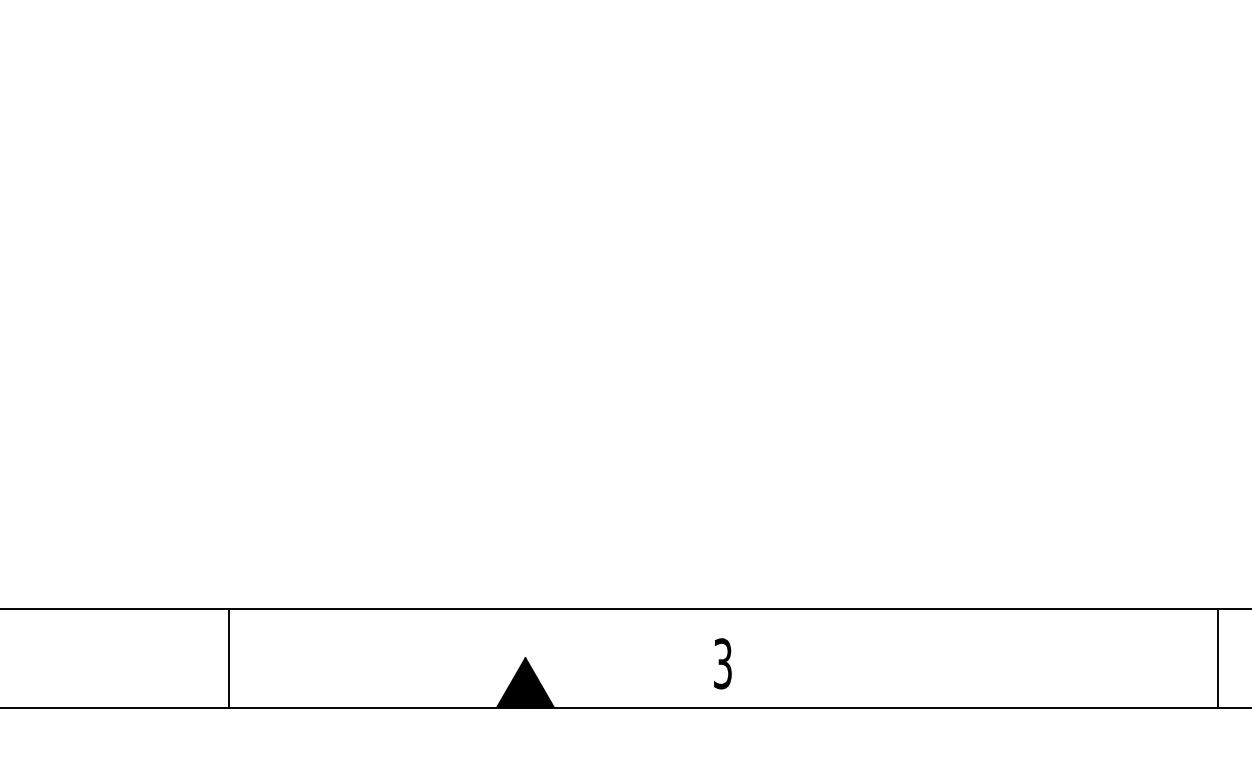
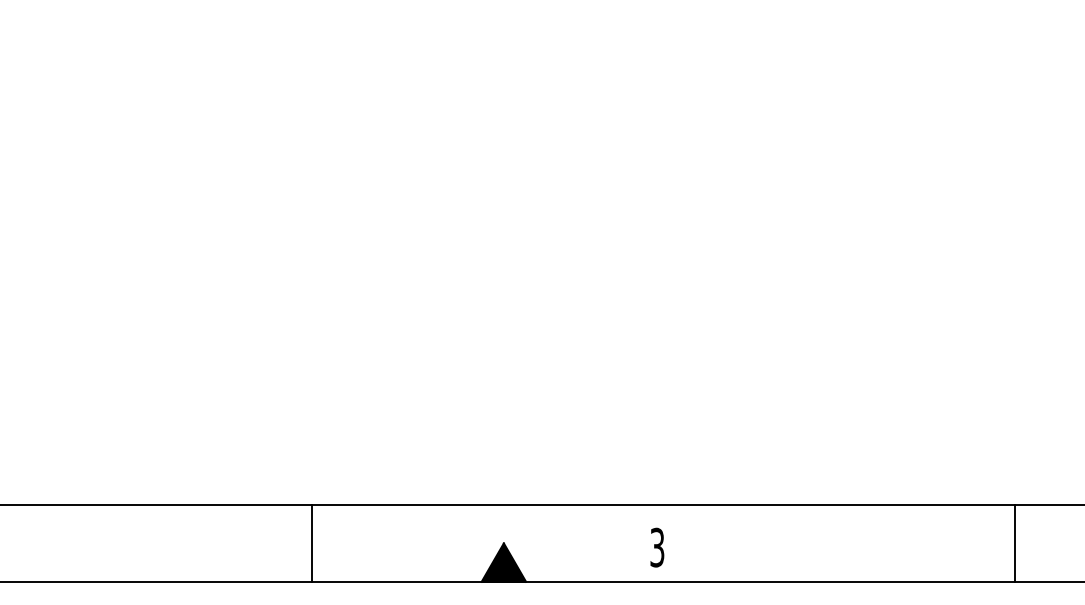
line: (229, 657) -> (312, 542), moved
line: (1218, 657) -> (1015, 542), moved

